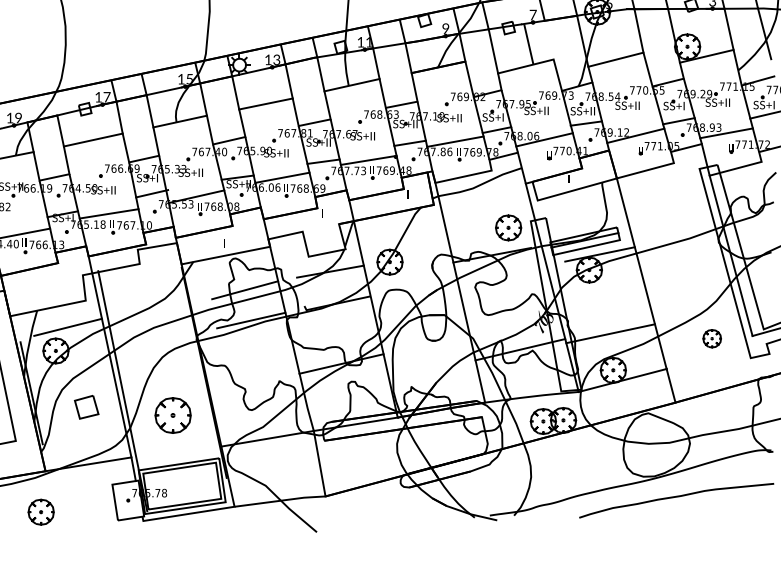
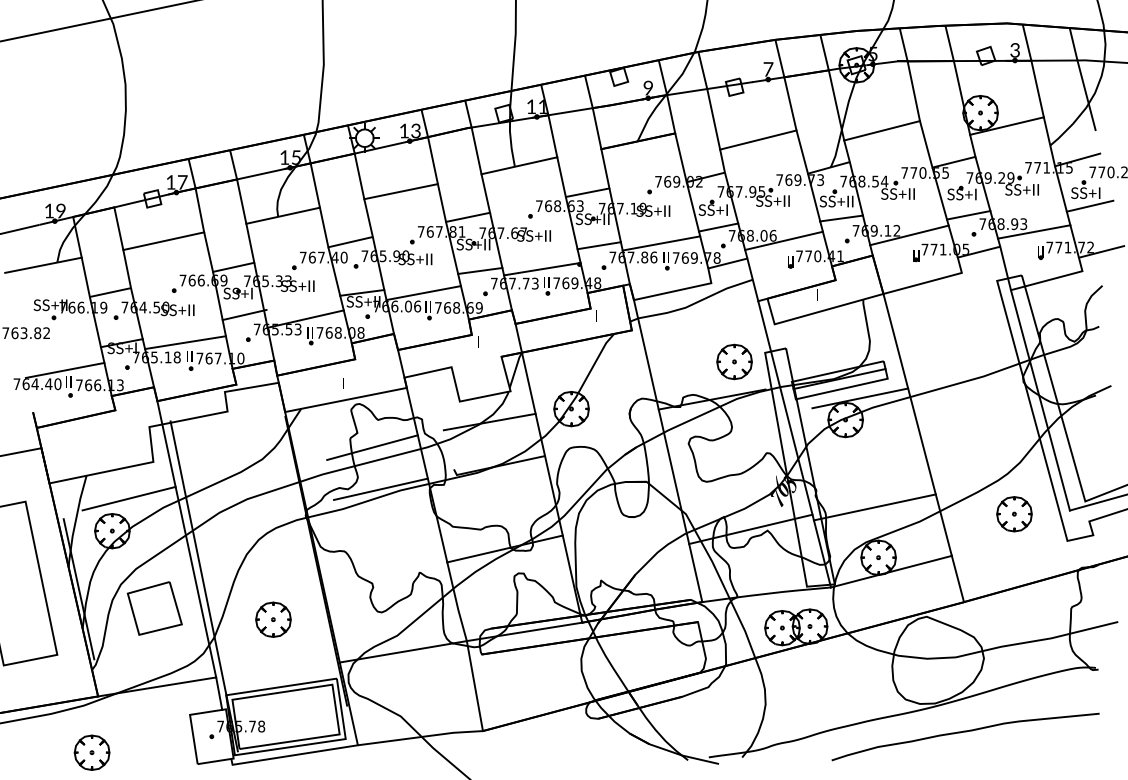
line: (528, 44) -> (790, 103), moved
part: (712, 338) -> (1014, 514), size x1.43
part: (86, 407) -> (154, 608), size x1.67
part: (173, 415) -> (273, 619), size x0.71

